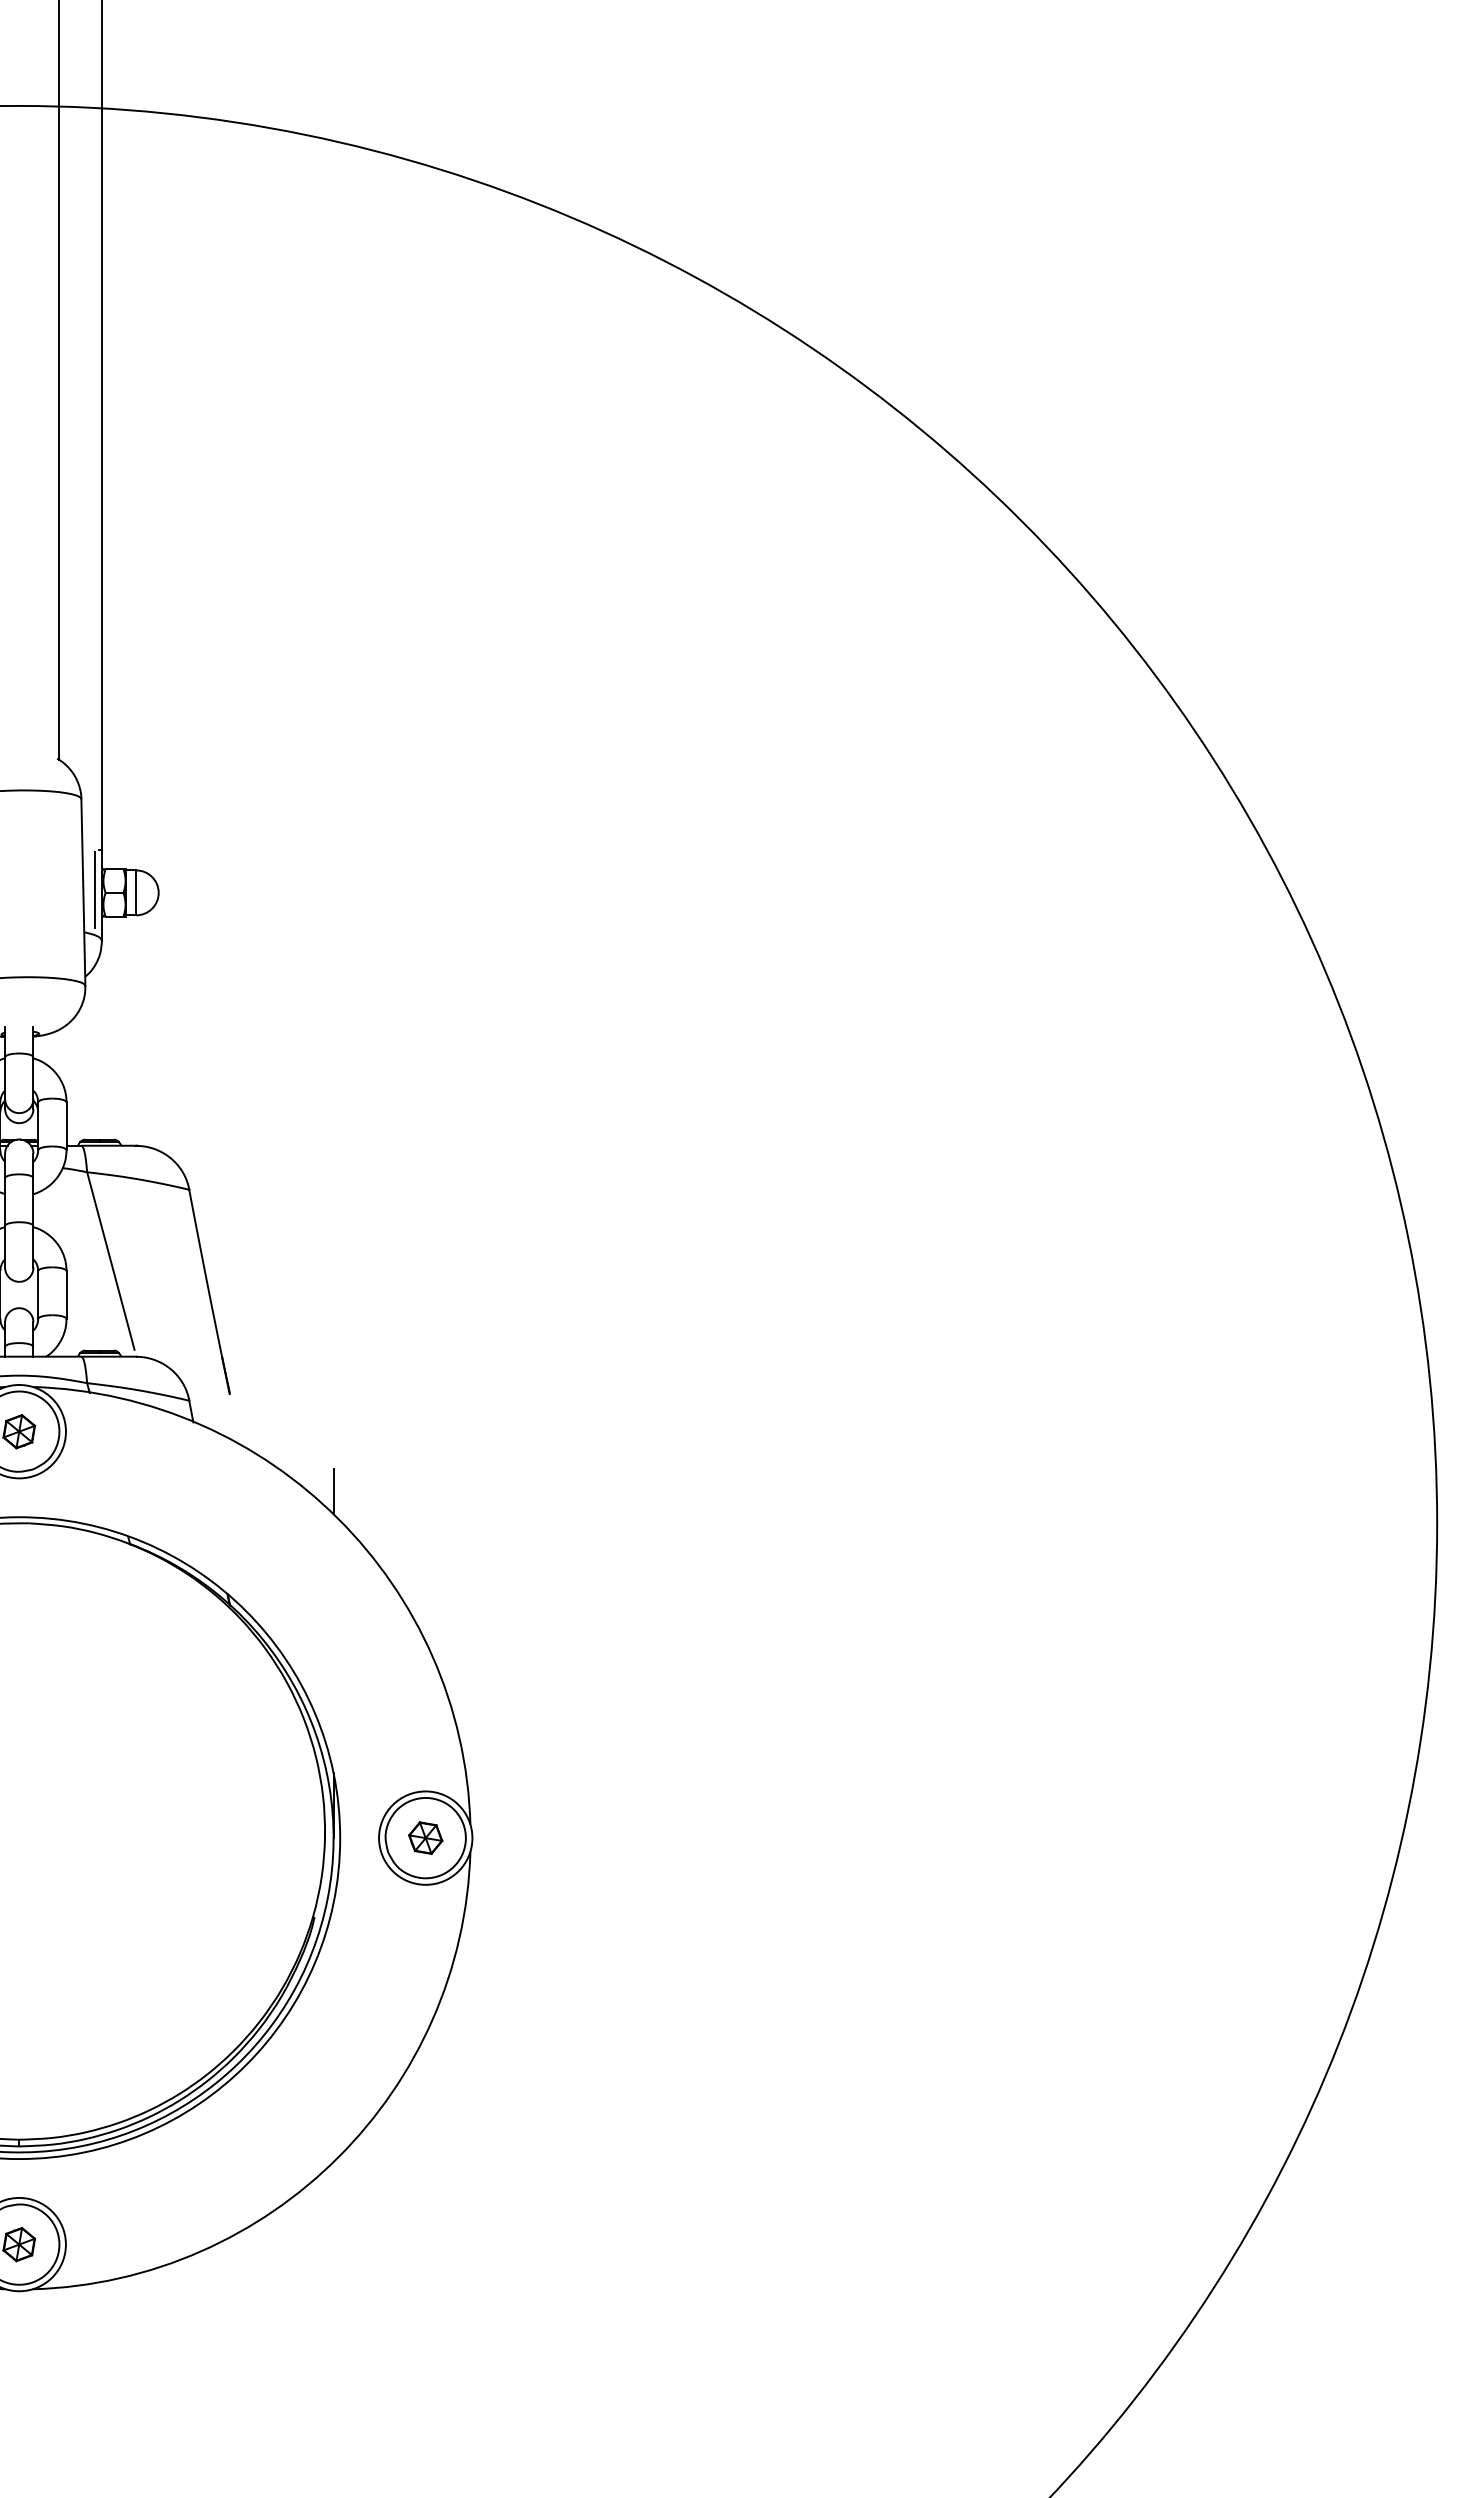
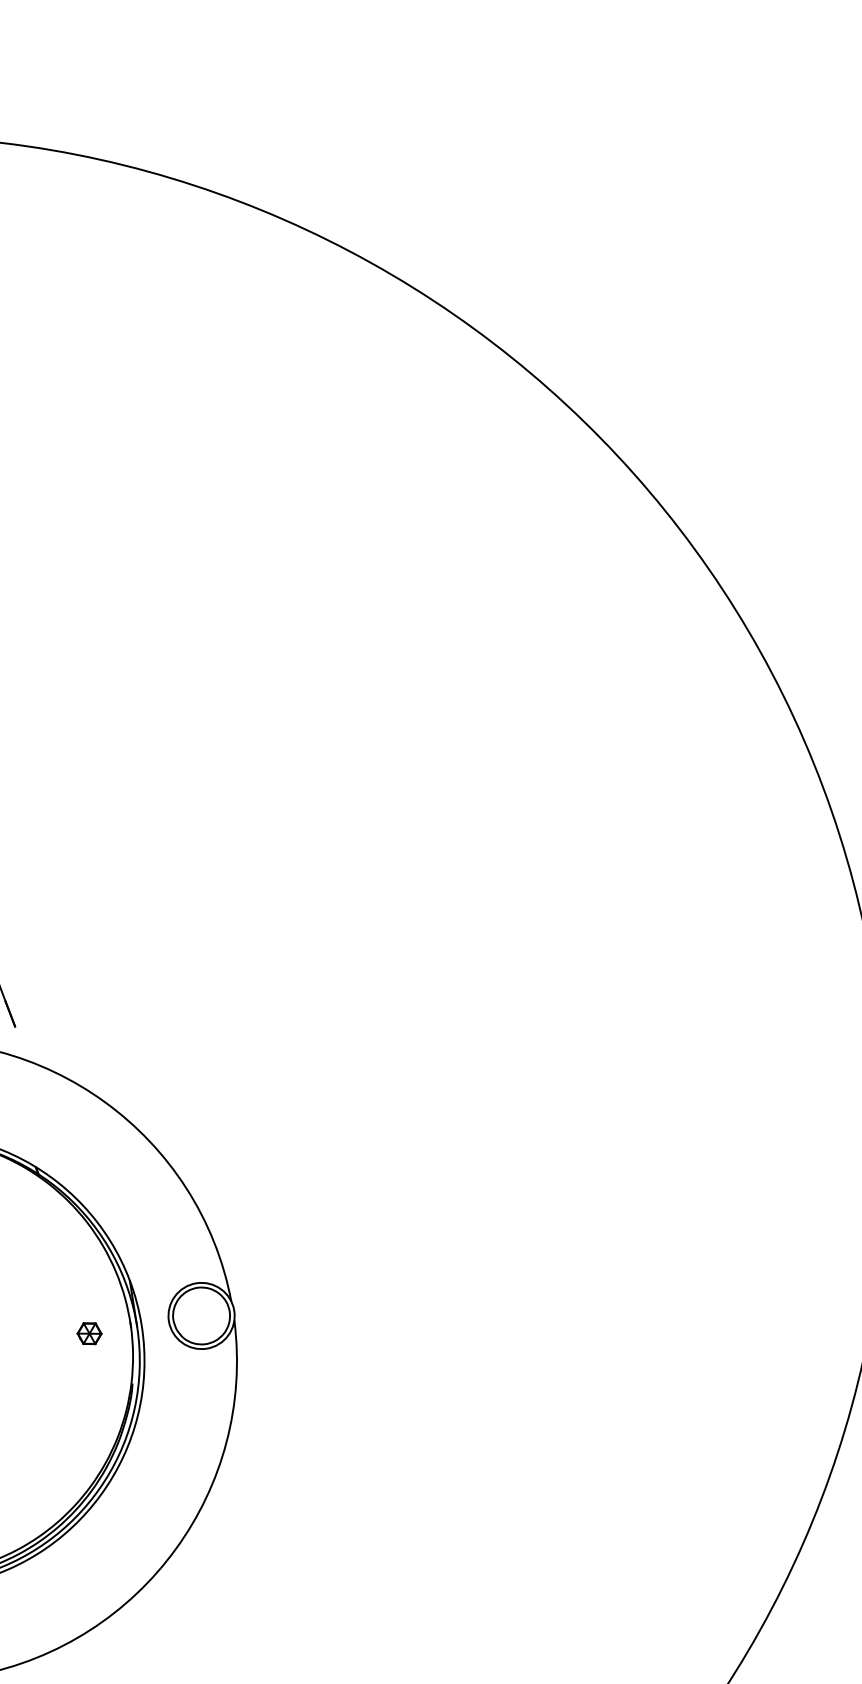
line: (333, 1491) -> (98, 1083), removed
part: (425, 1837) -> (89, 1333), moved

